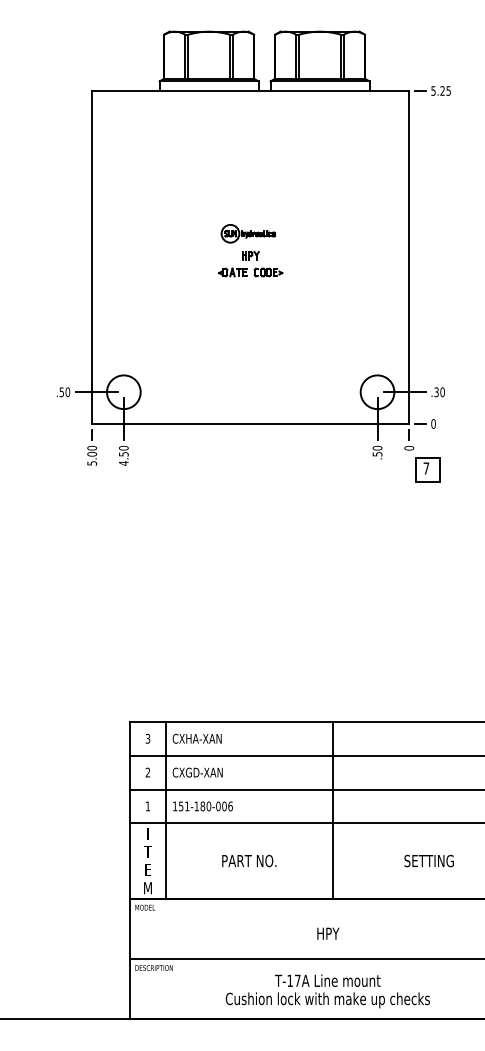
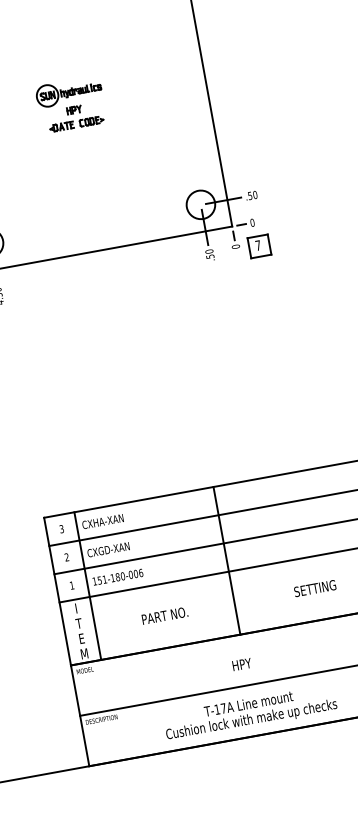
part: (248, 233) -> (69, 91), size x1.43
text: (436, 391) -> (250, 195), .30 -> .50
part: (427, 469) -> (259, 246), moved

